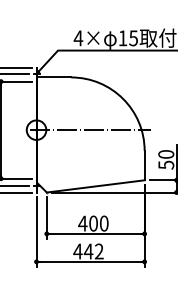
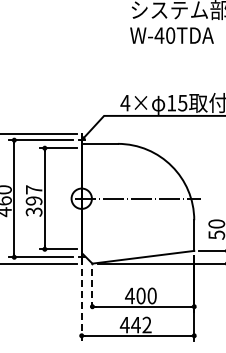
line: (46, 218) -> (92, 290), solid -> dashed
line: (36, 232) -> (81, 305), solid -> dashed

